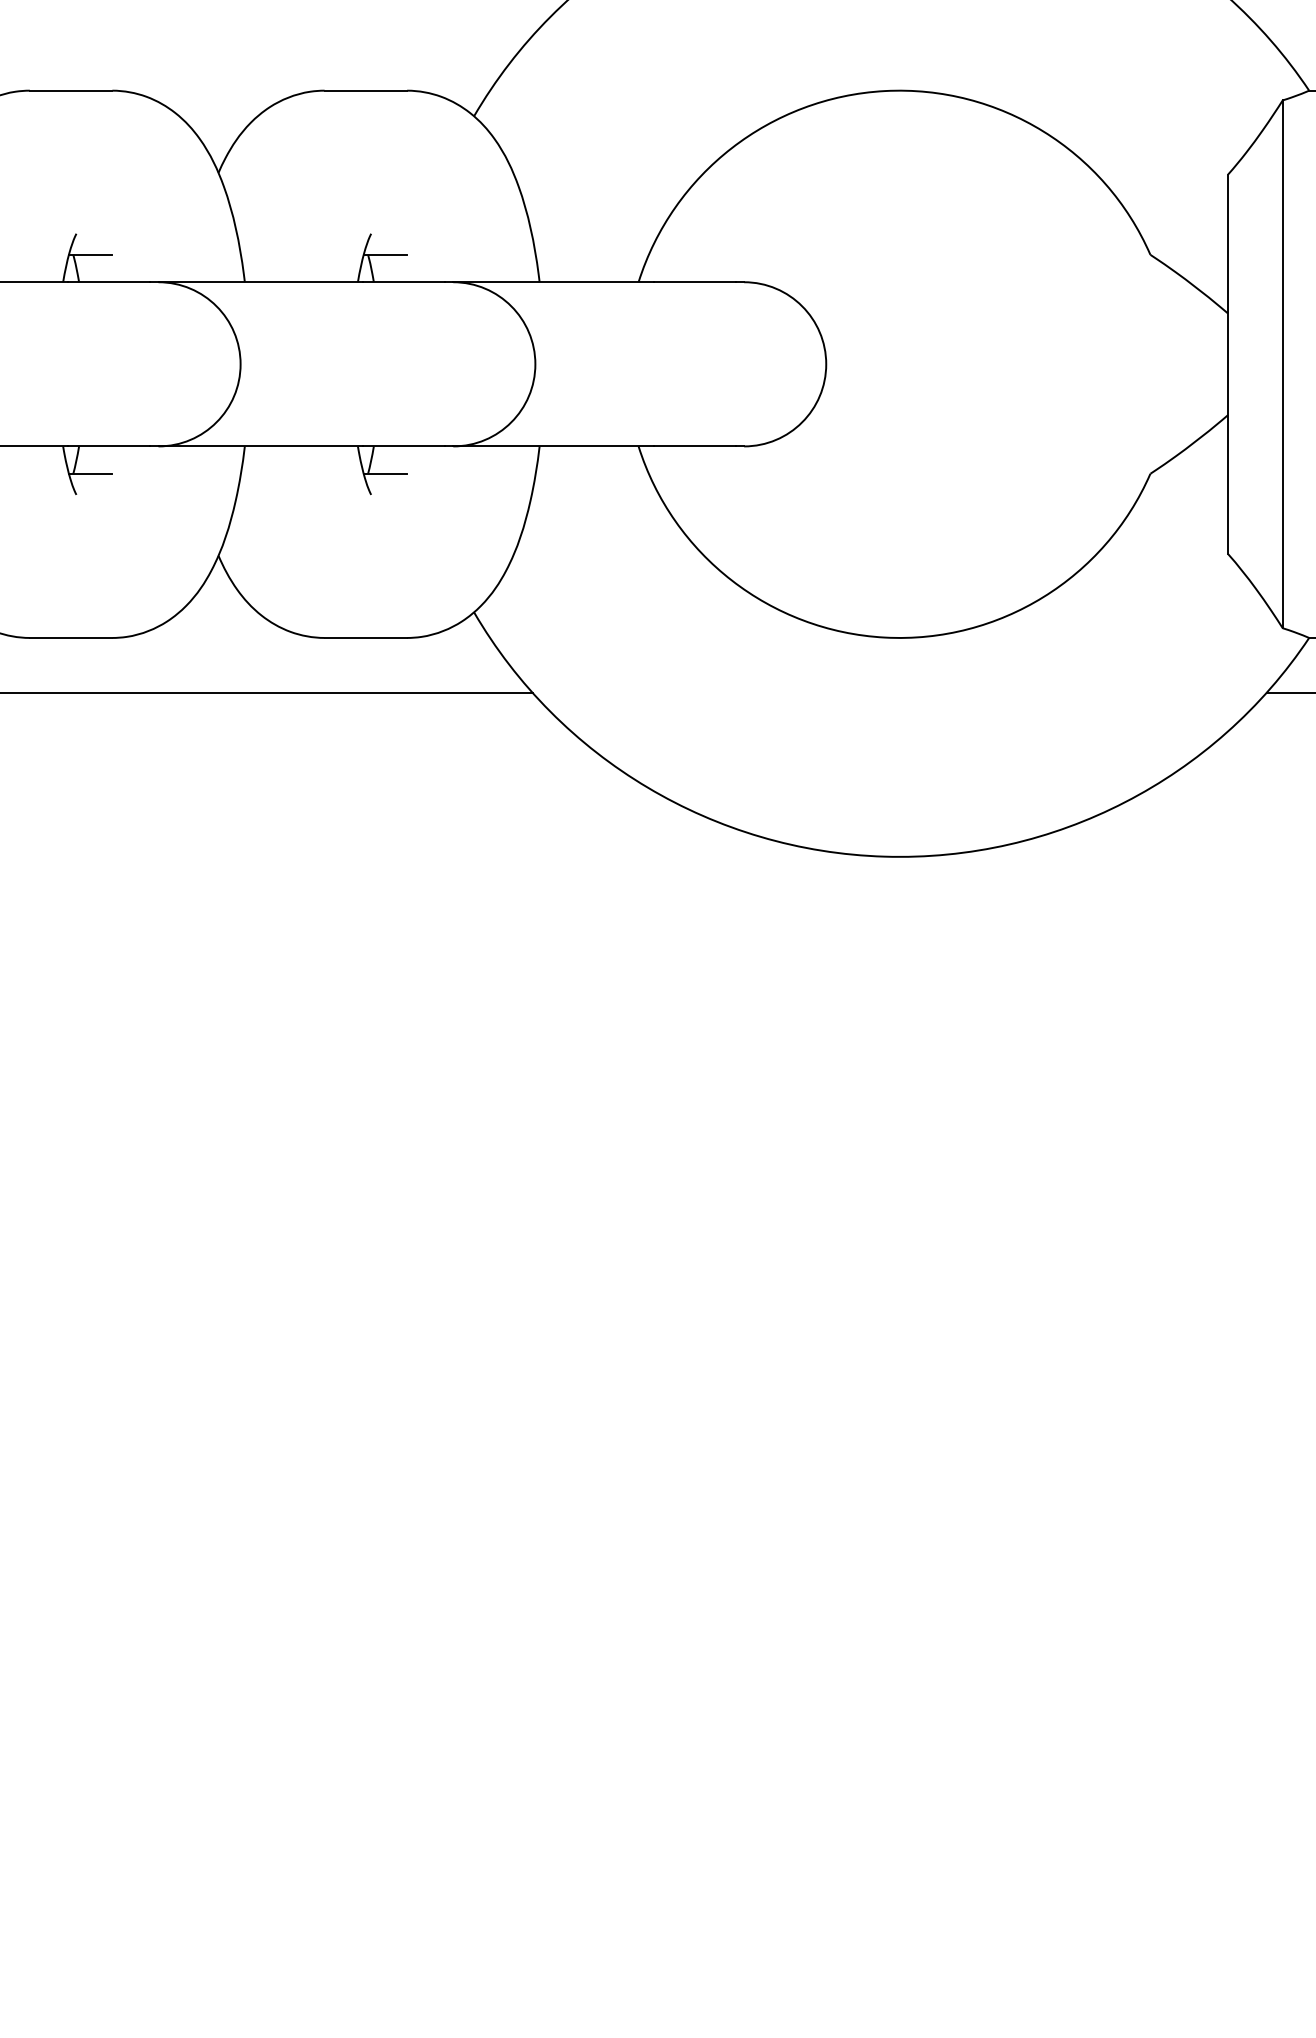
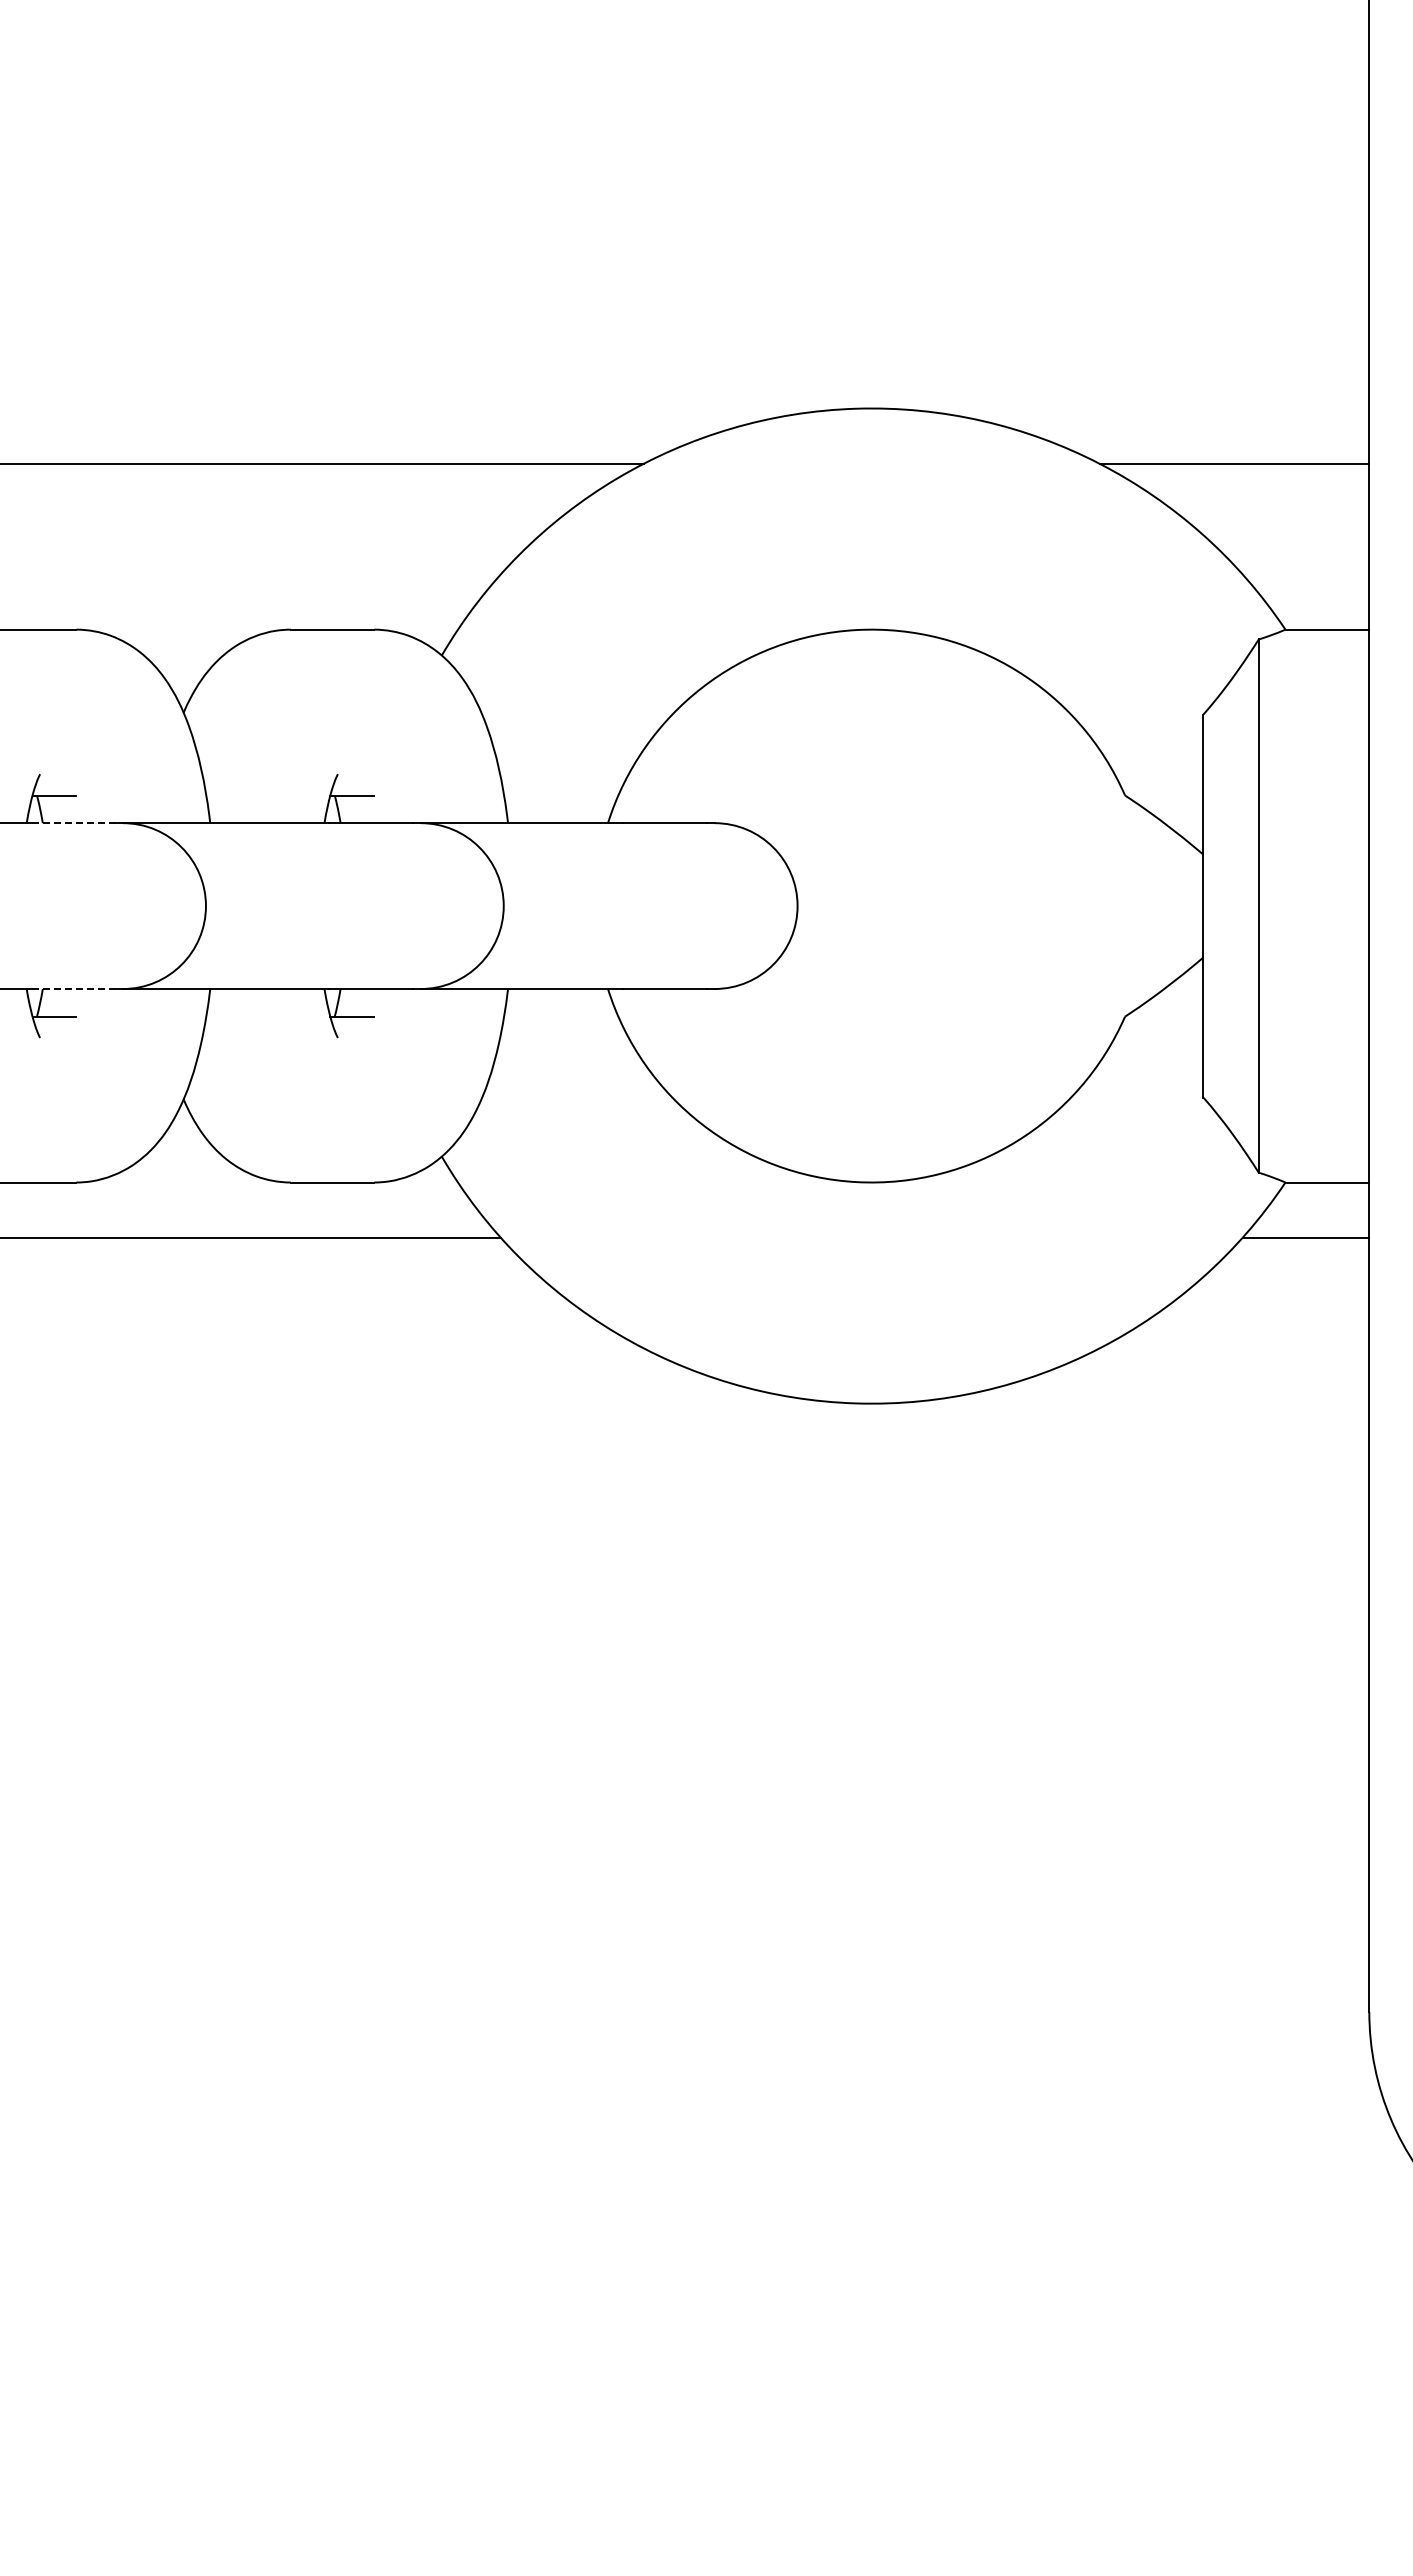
line: (109, 282) -> (73, 823), solid -> dashed
line: (109, 446) -> (73, 989), solid -> dashed

